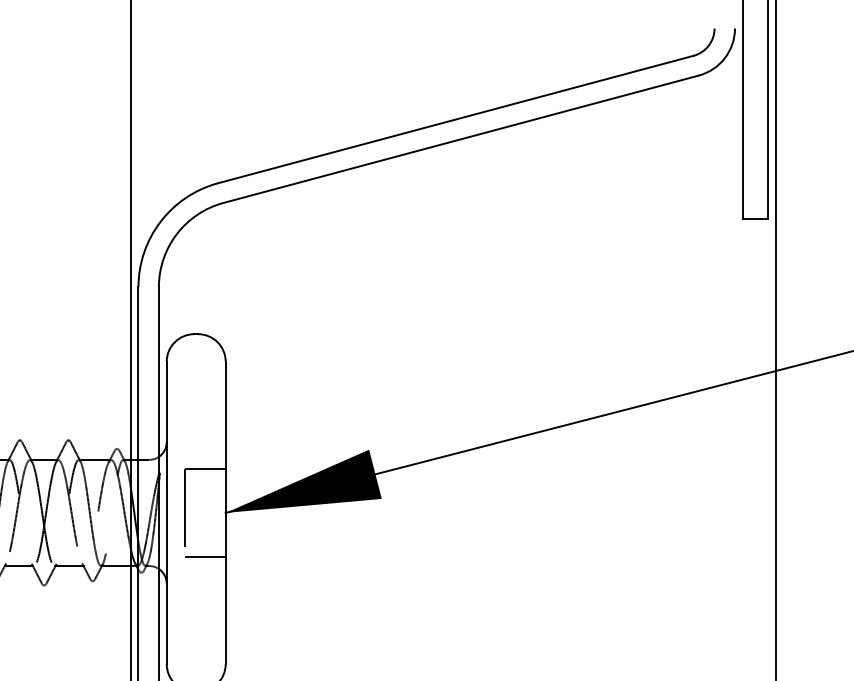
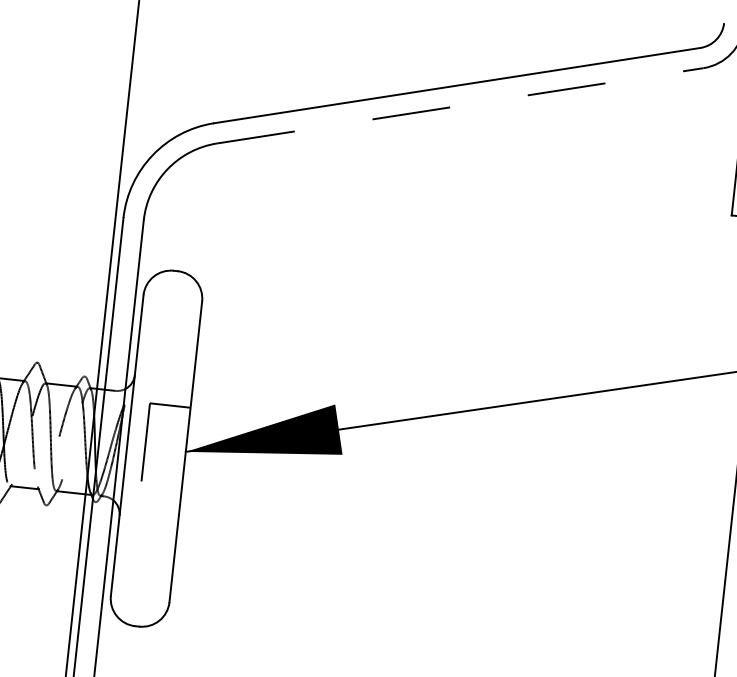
line: (461, 139) -> (460, 106), solid -> dashed
line: (204, 557) -> (159, 493), removed

